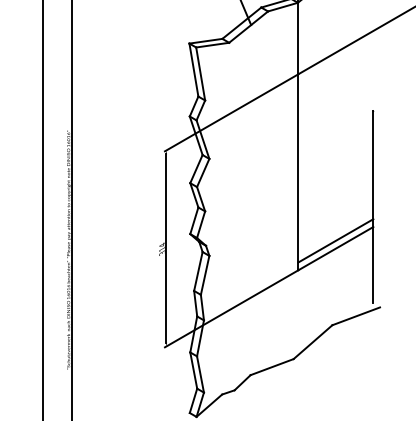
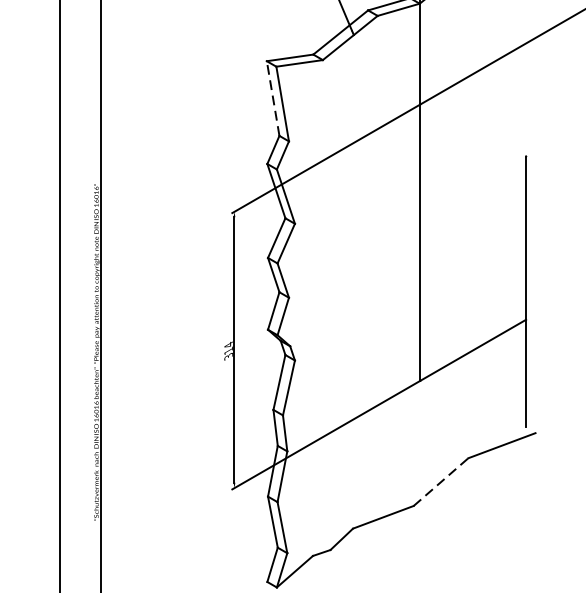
line: (193, 70) -> (272, 99), solid -> dashed
line: (335, 240) -> (472, 338), removed
line: (313, 342) -> (441, 482), solid -> dashed

